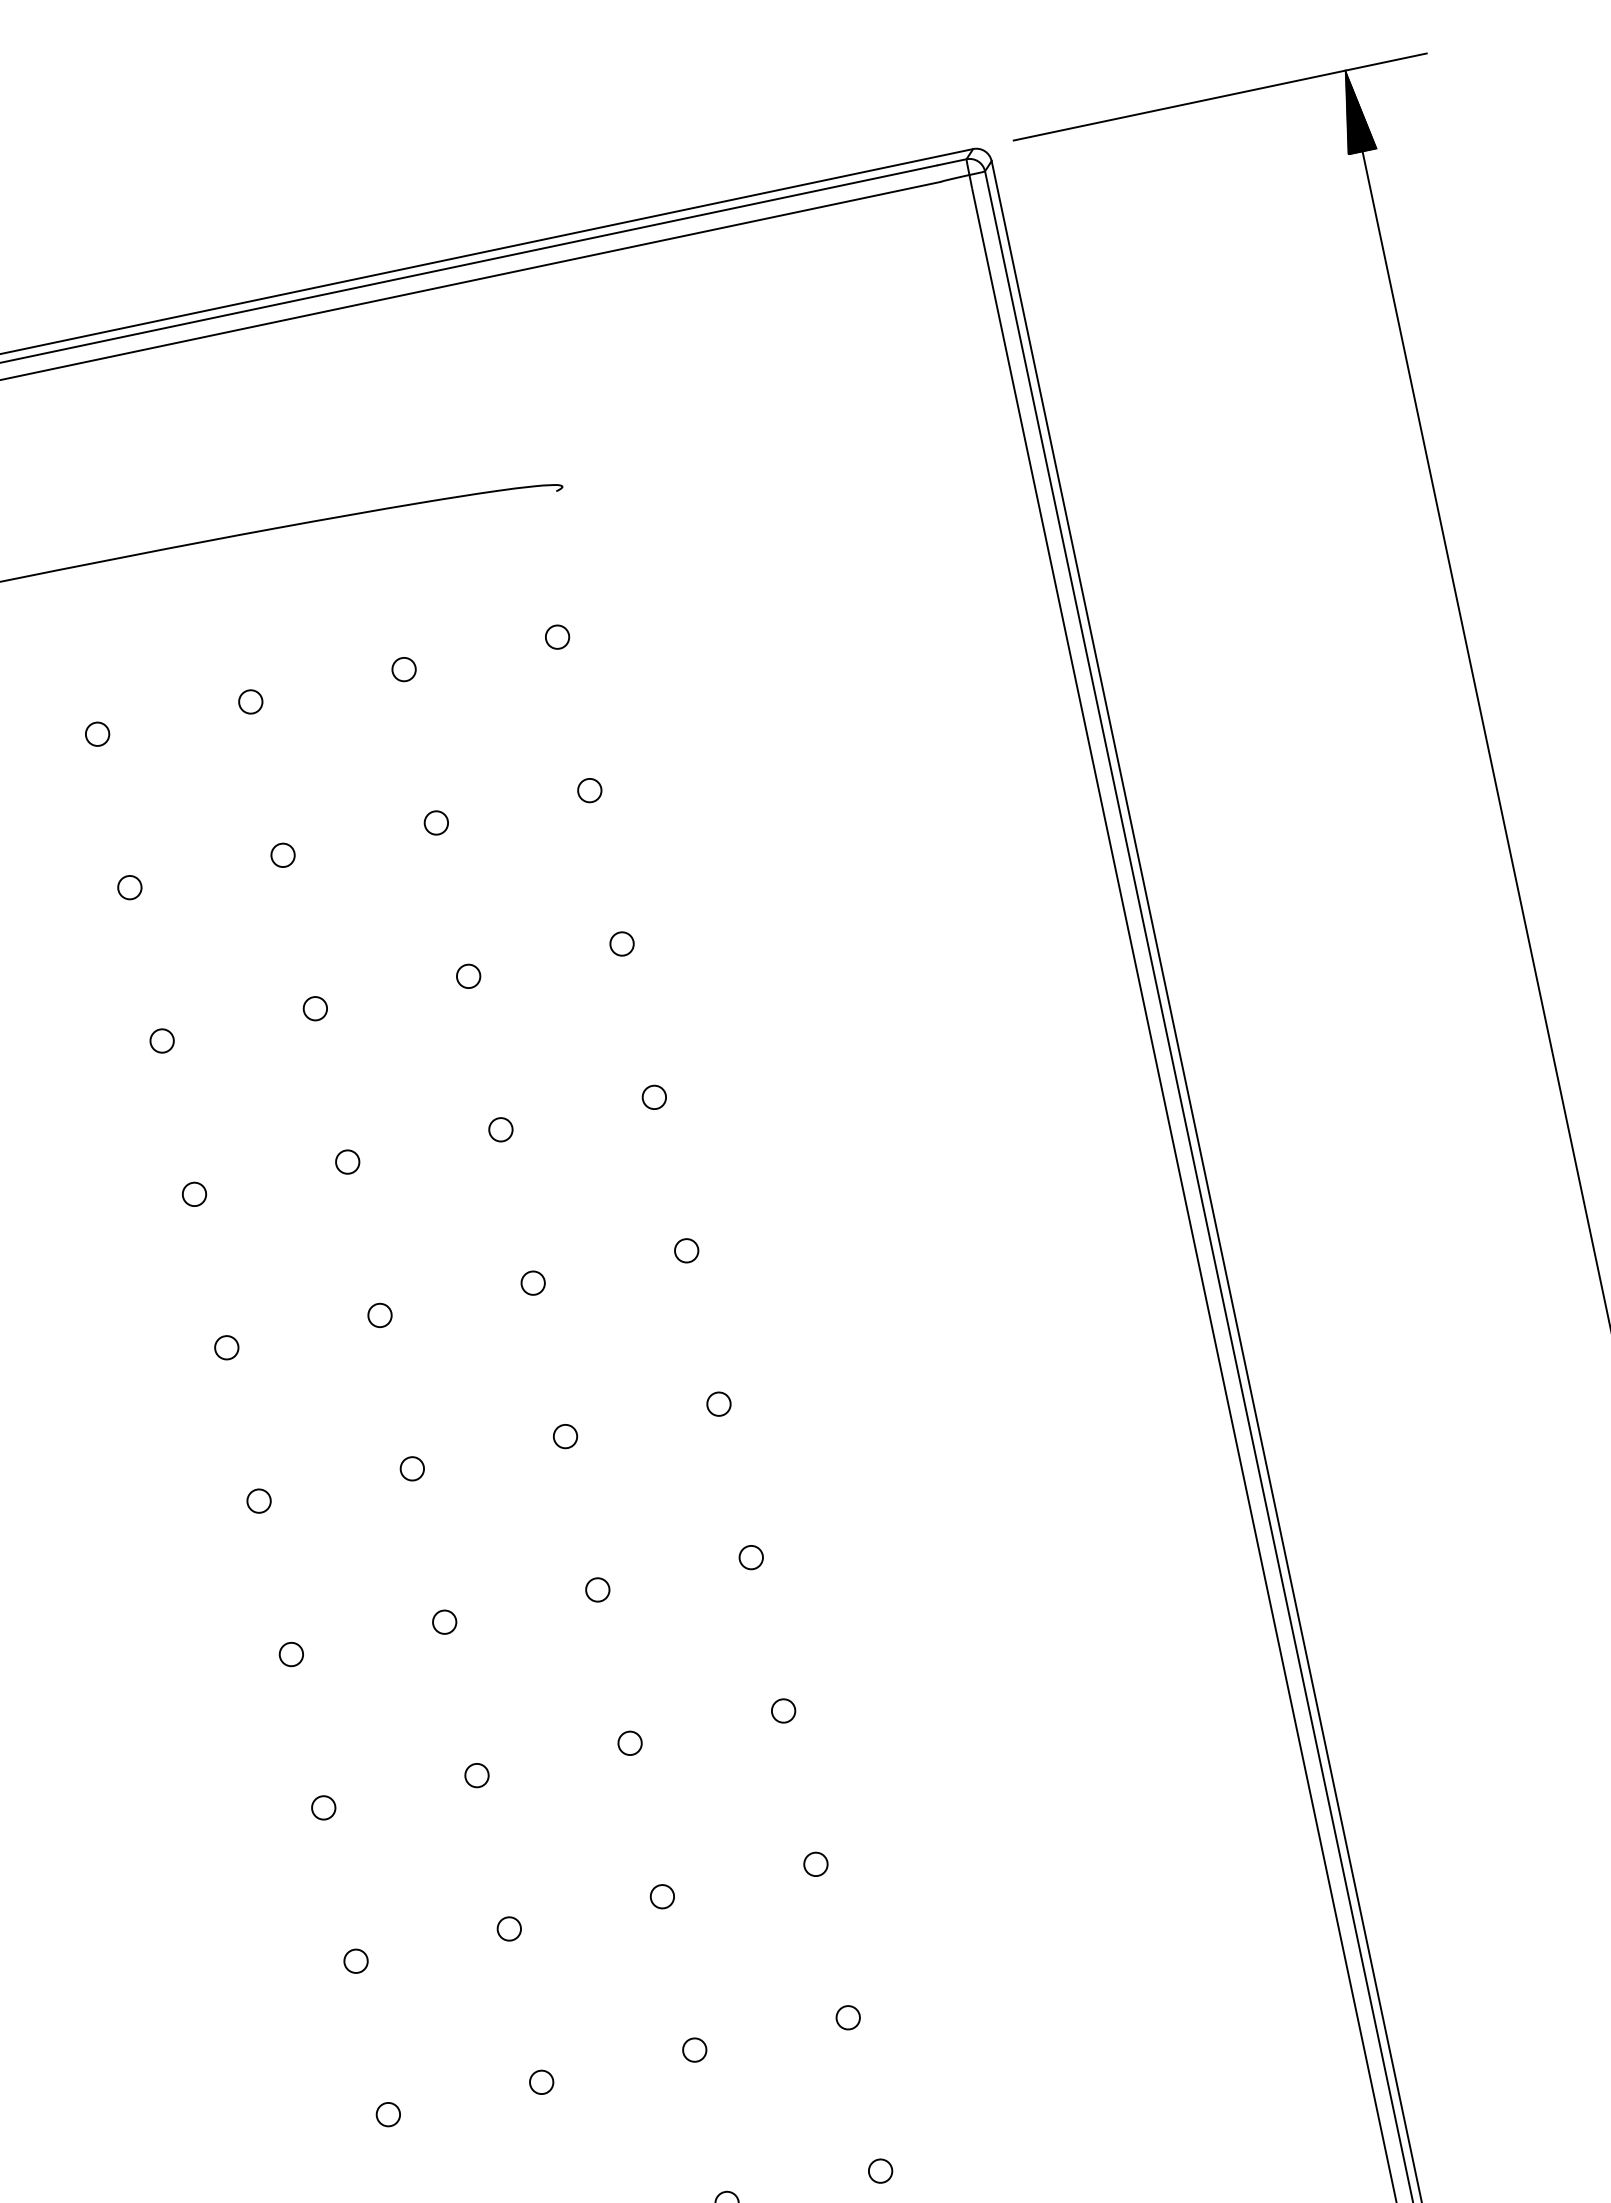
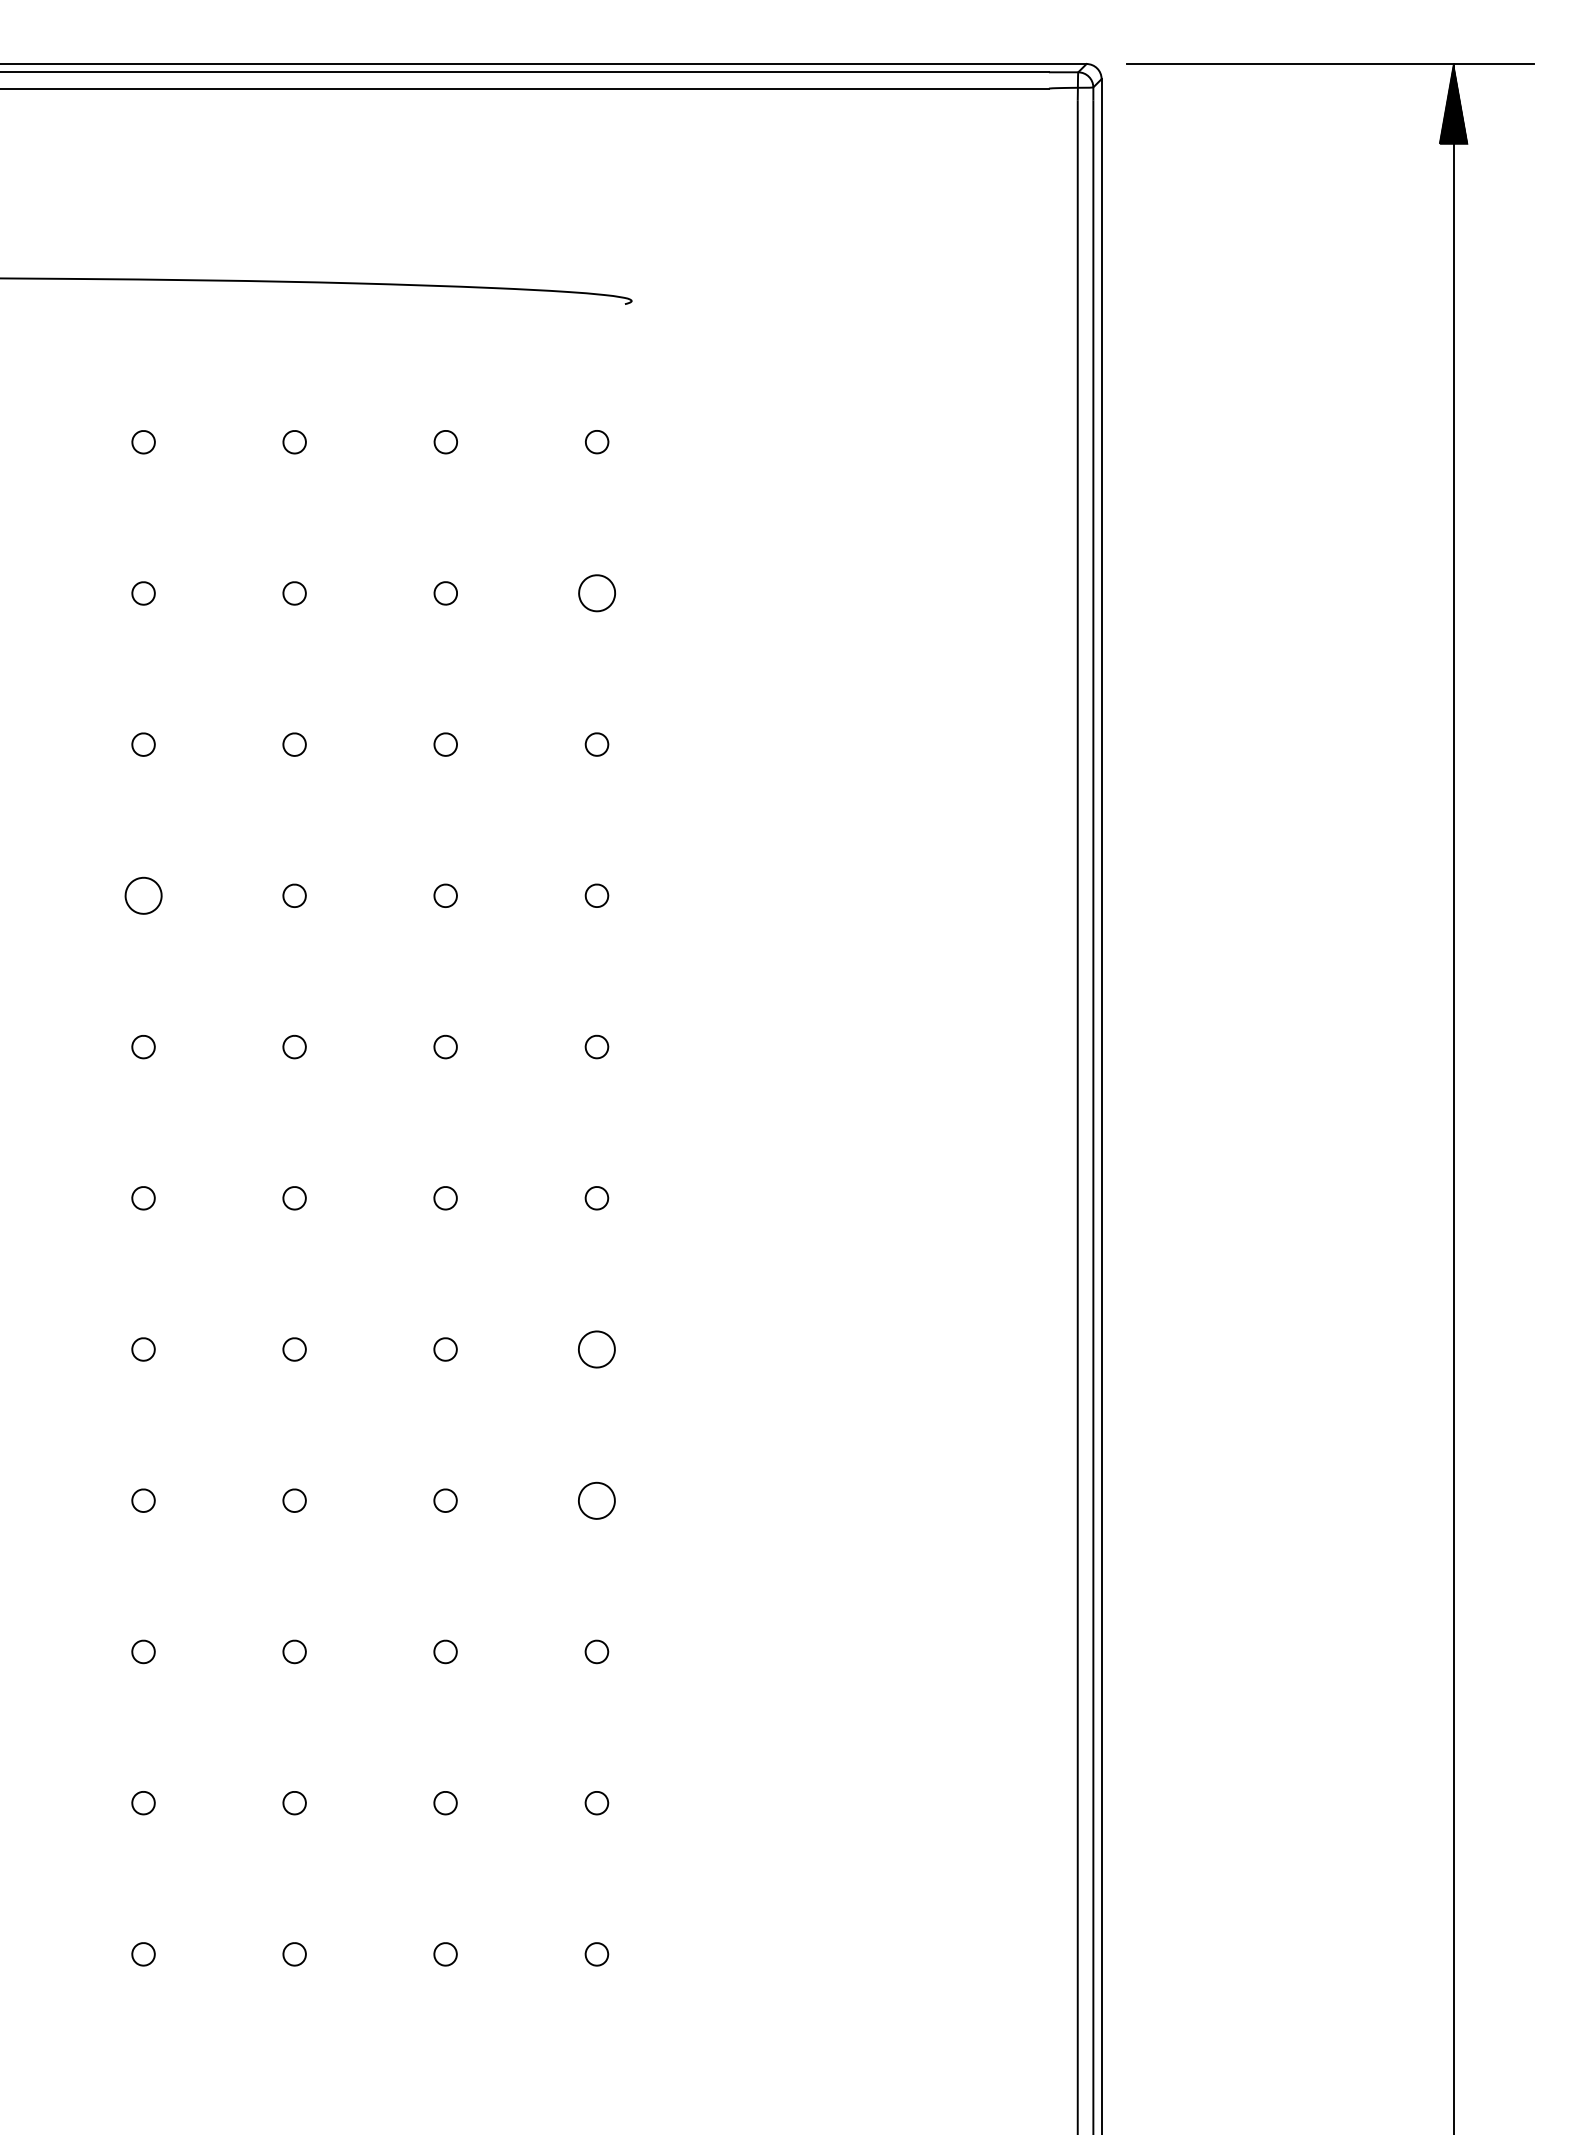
part: (589, 790) -> (596, 593), size x1.6
part: (194, 1194) -> (143, 895), size x1.6
part: (750, 1557) -> (596, 1349), size x1.6
part: (783, 1710) -> (596, 1500), size x1.6

